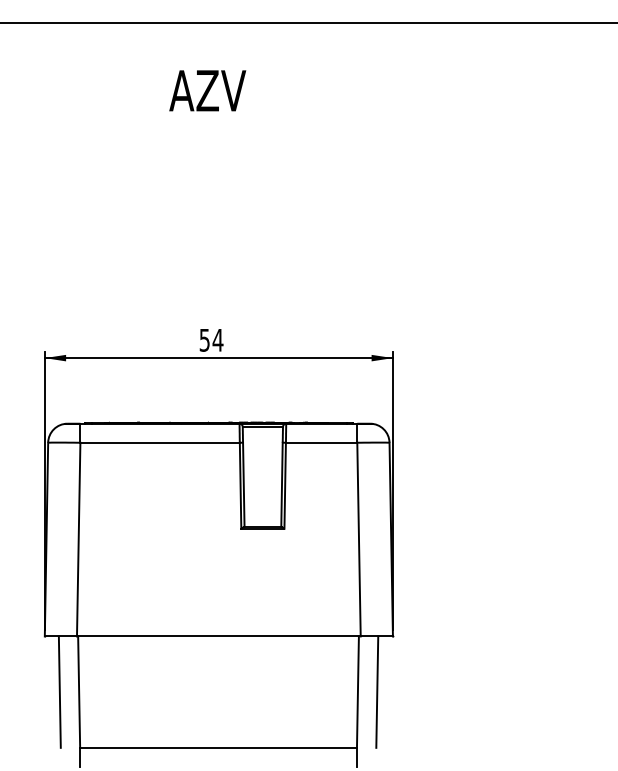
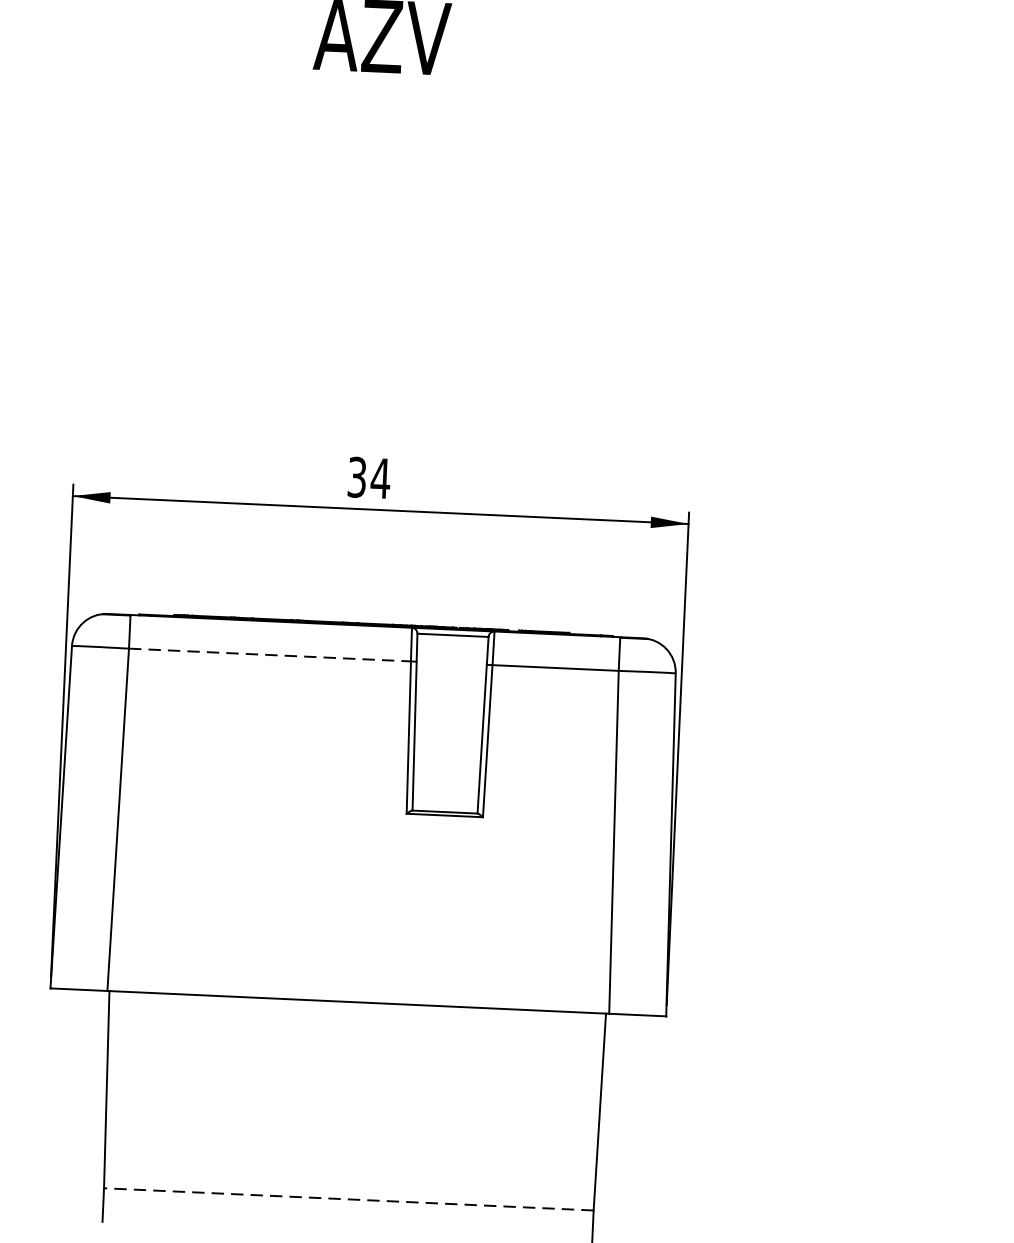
text: (204, 339) -> (356, 475), 54 -> 34
line: (160, 442) -> (270, 654), solid -> dashed
line: (59, 691) -> (72, 1086), removed
line: (377, 691) -> (634, 1112), removed
line: (218, 747) -> (348, 1198), solid -> dashed

